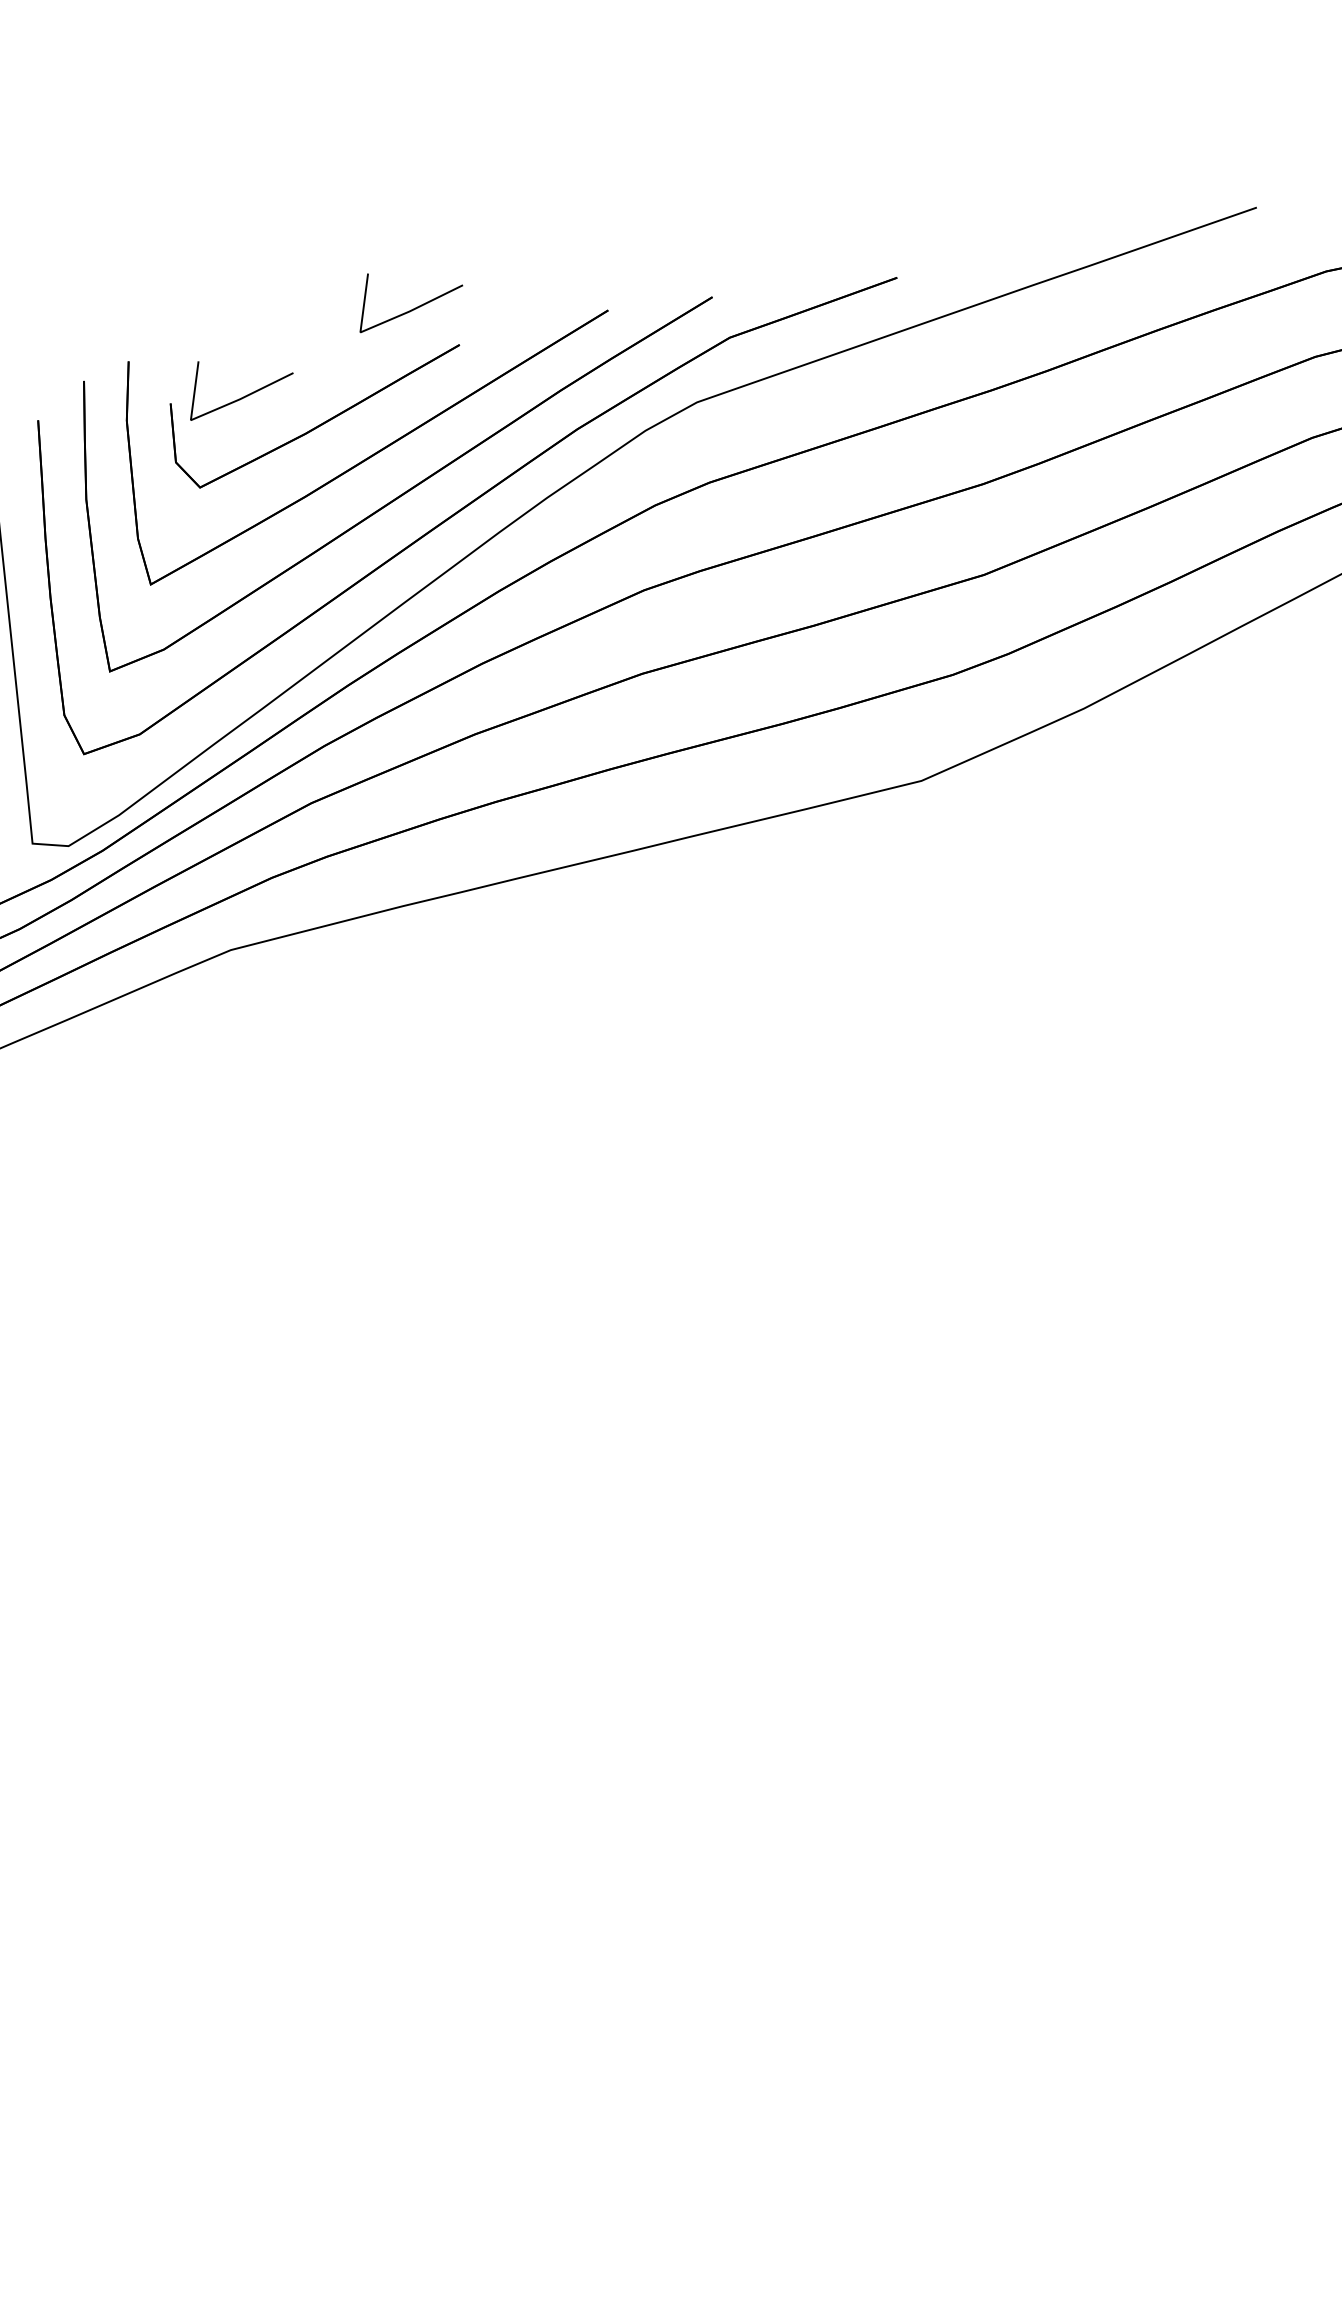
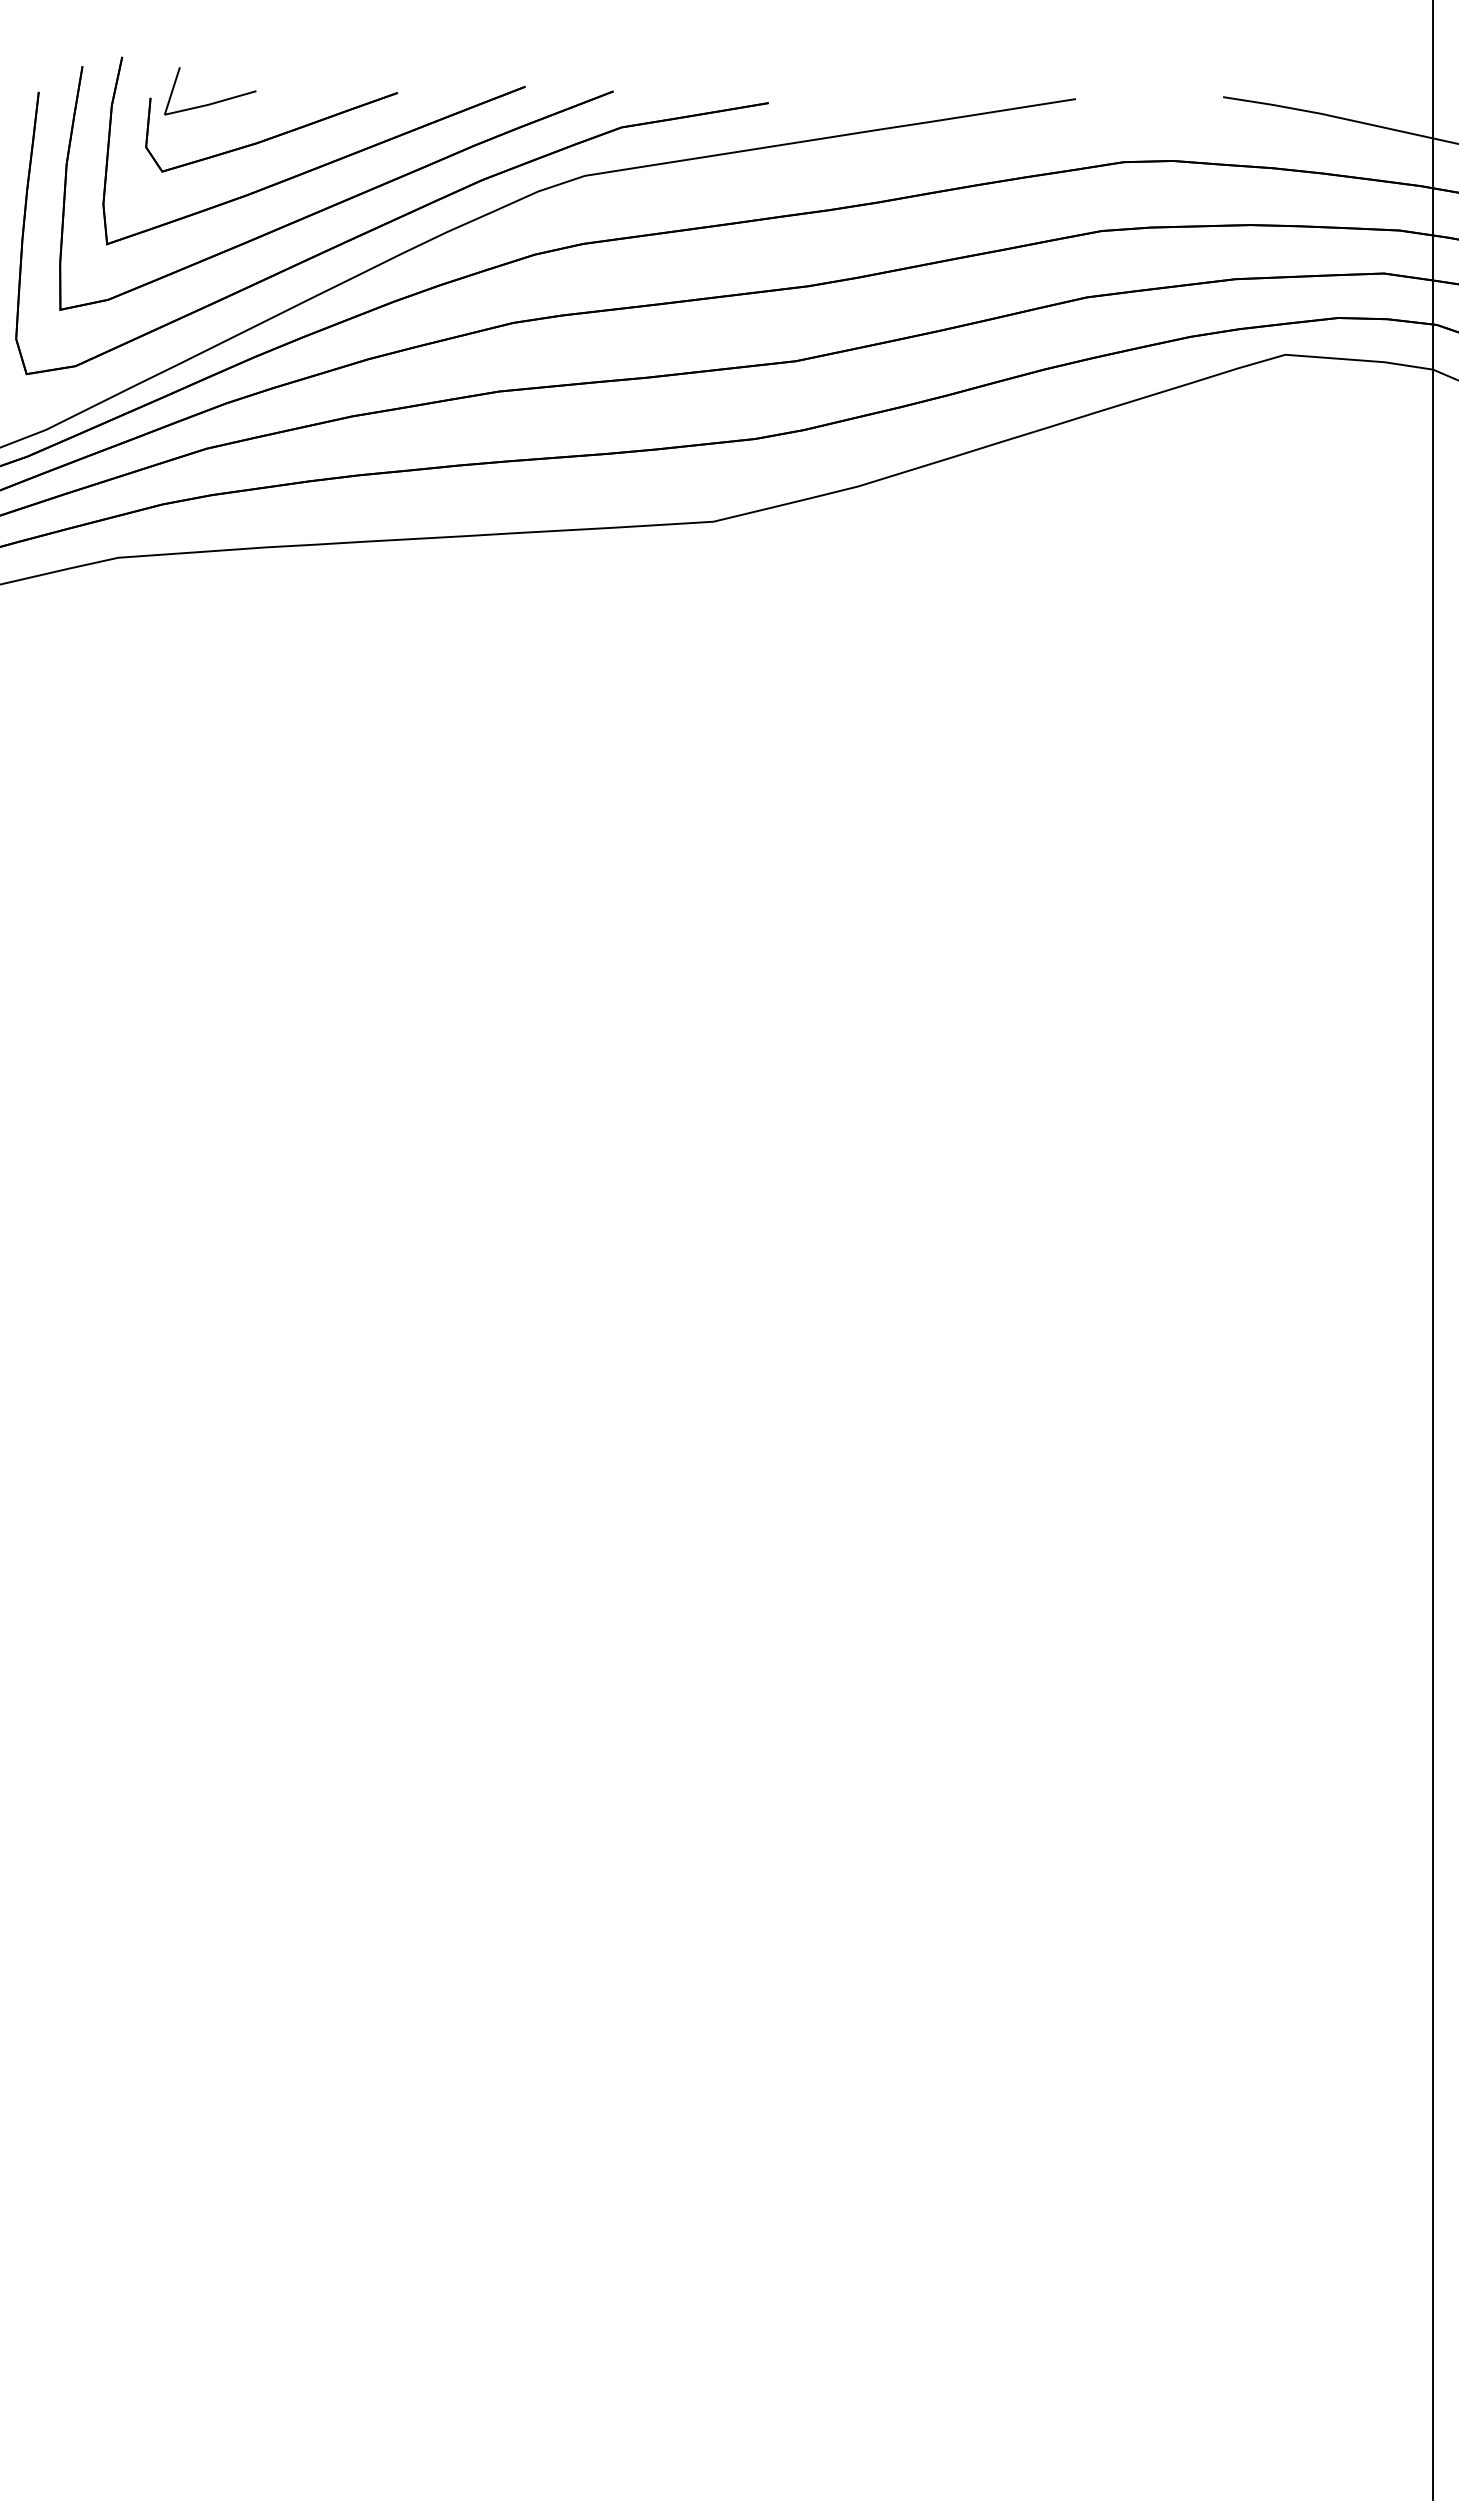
line: (417, 306) -> (368, 54), removed

